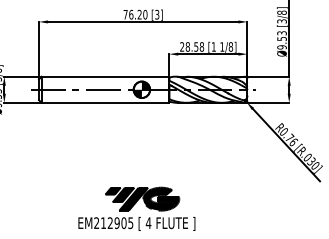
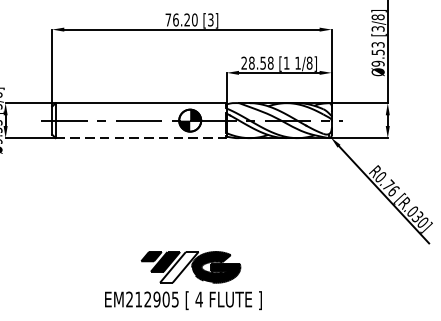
line: (105, 102) -> (141, 137), solid -> dashed
fill: (133, 198) -> (178, 266), removed

